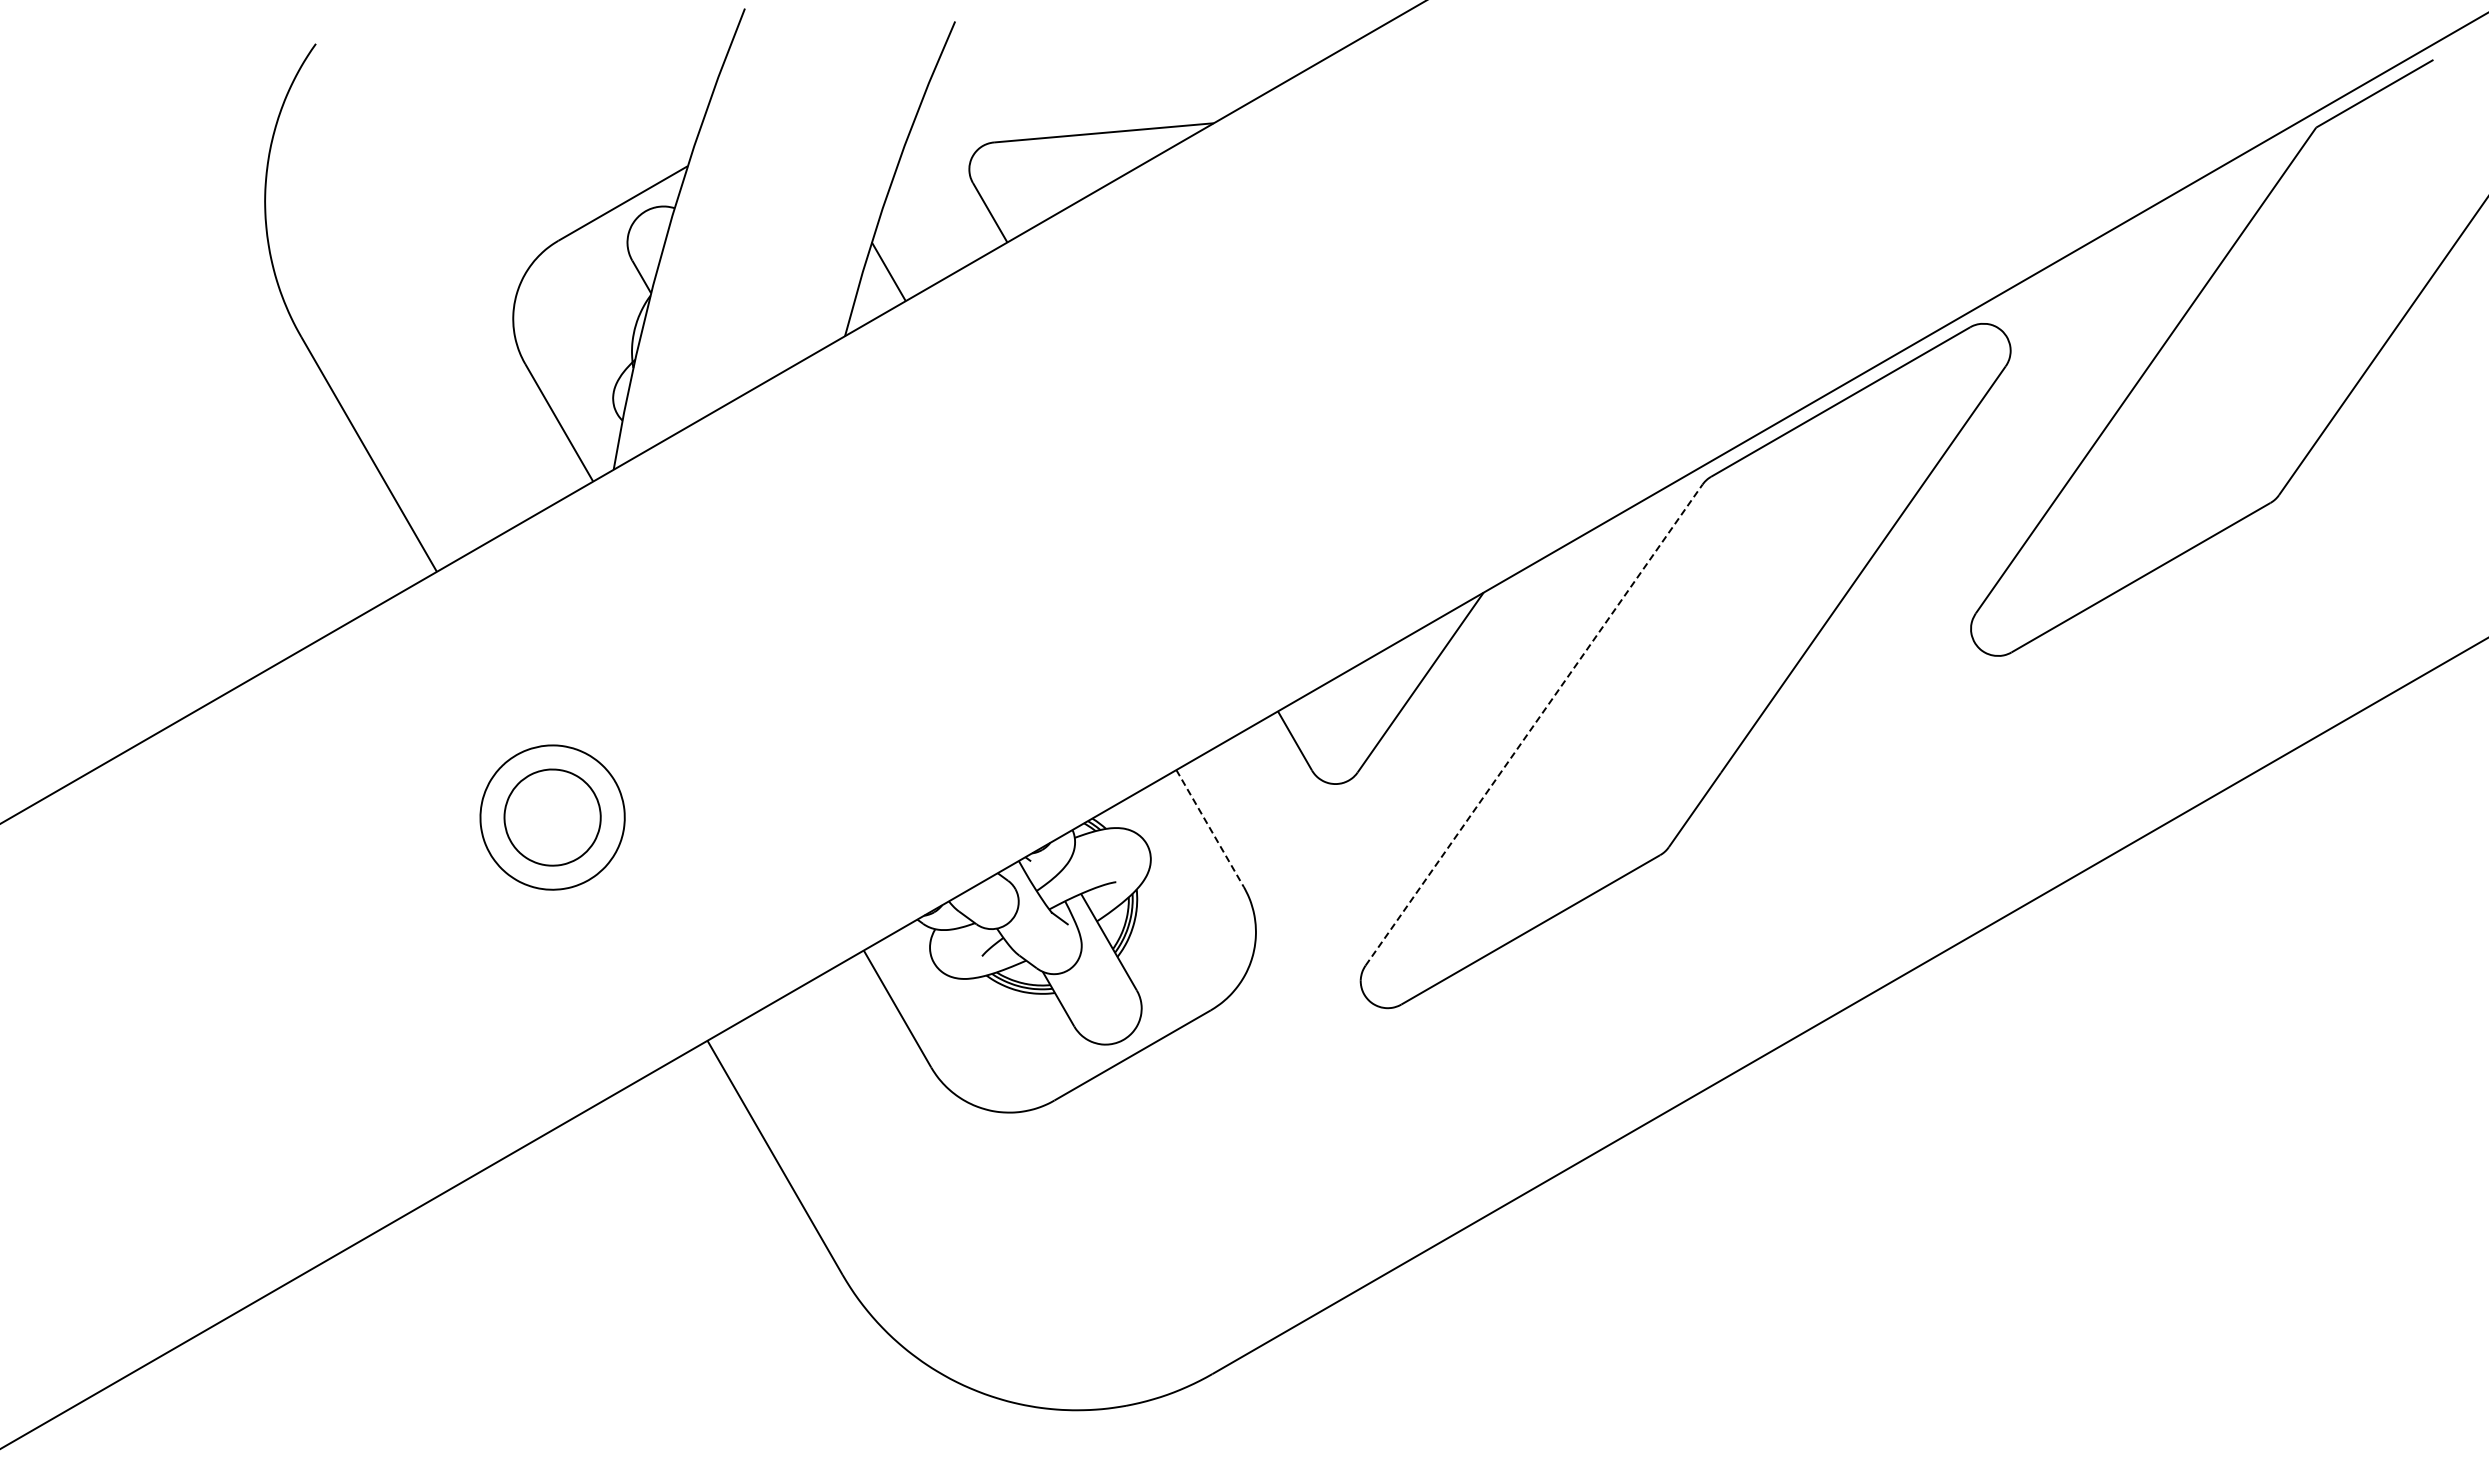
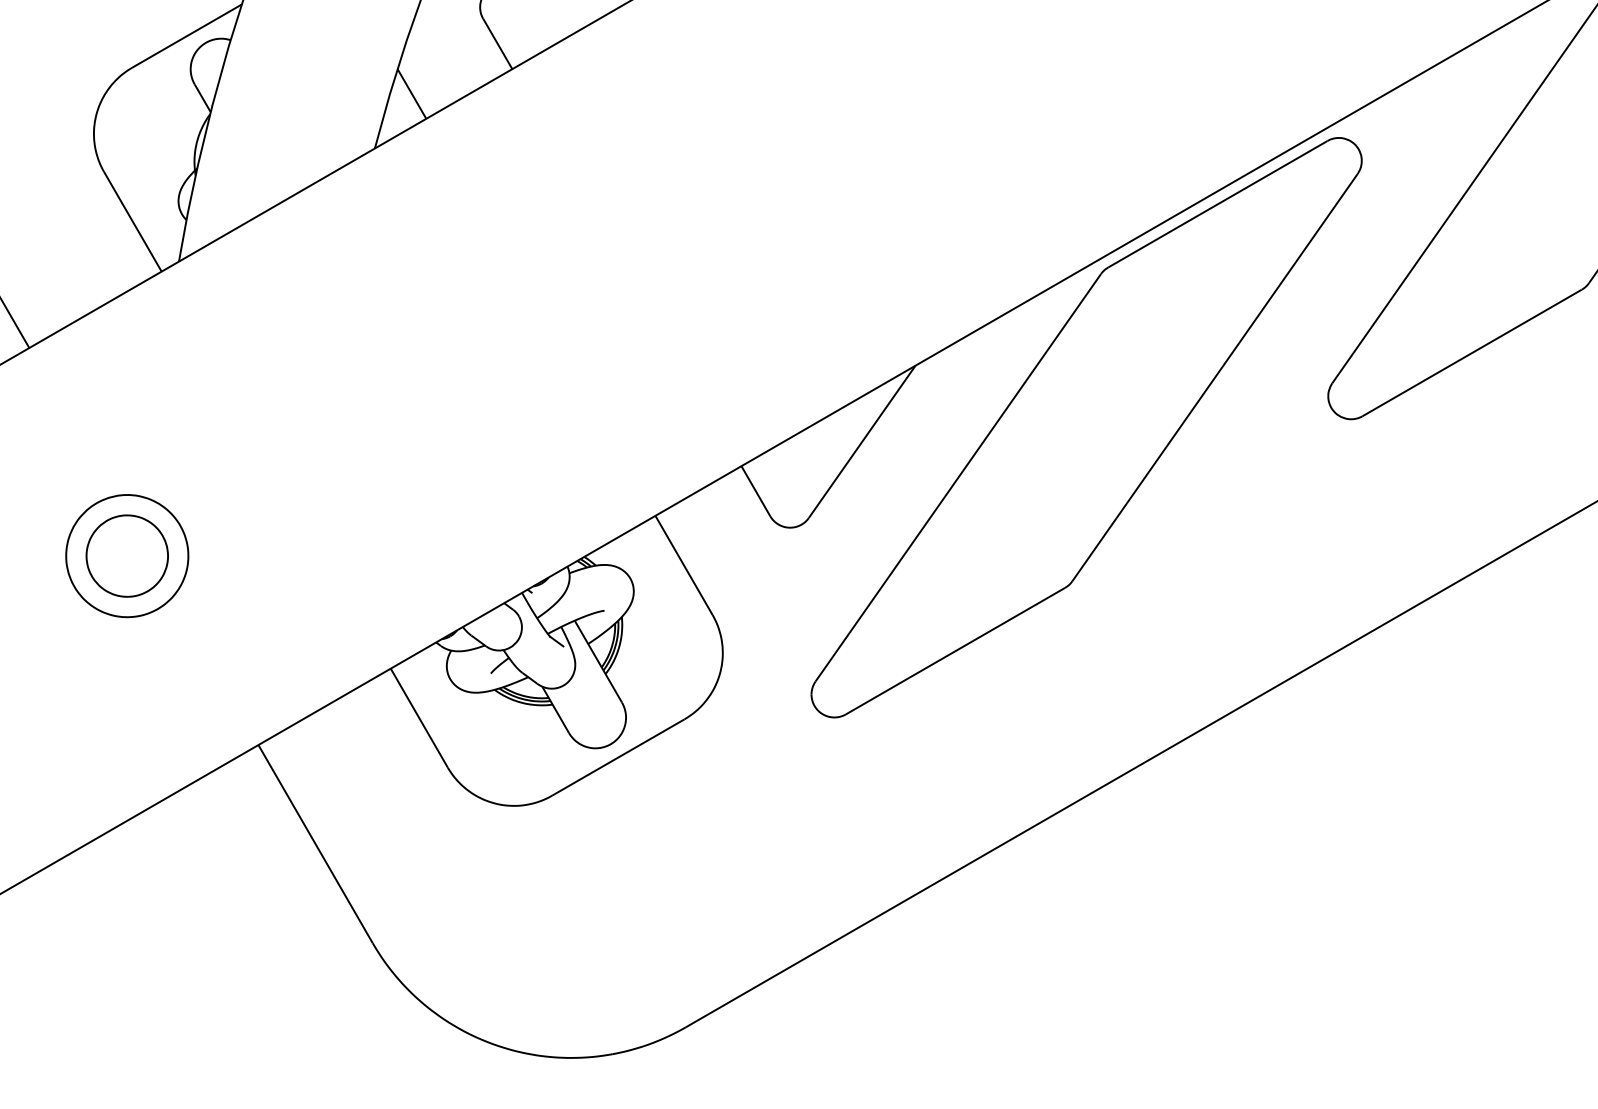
line: (1534, 725) -> (958, 478), dashed -> solid
line: (1210, 828) -> (684, 565), dashed -> solid

